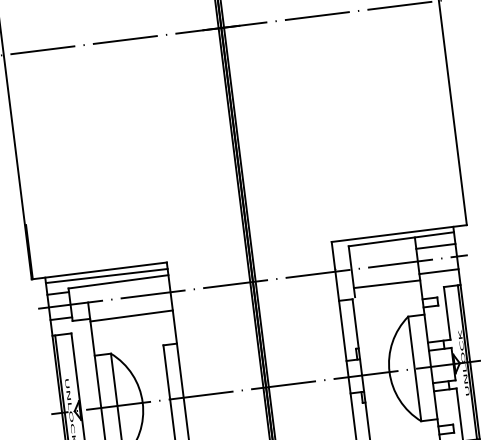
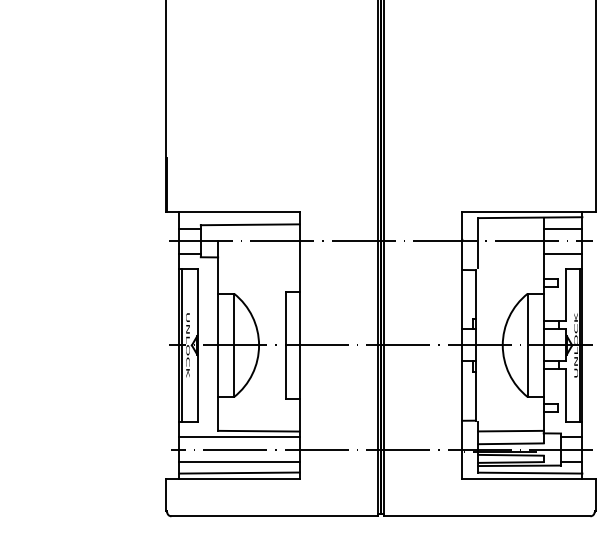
line: (106, 275) -> (239, 217), removed
line: (386, 284) -> (510, 259), removed
line: (131, 315) -> (258, 259), removed

